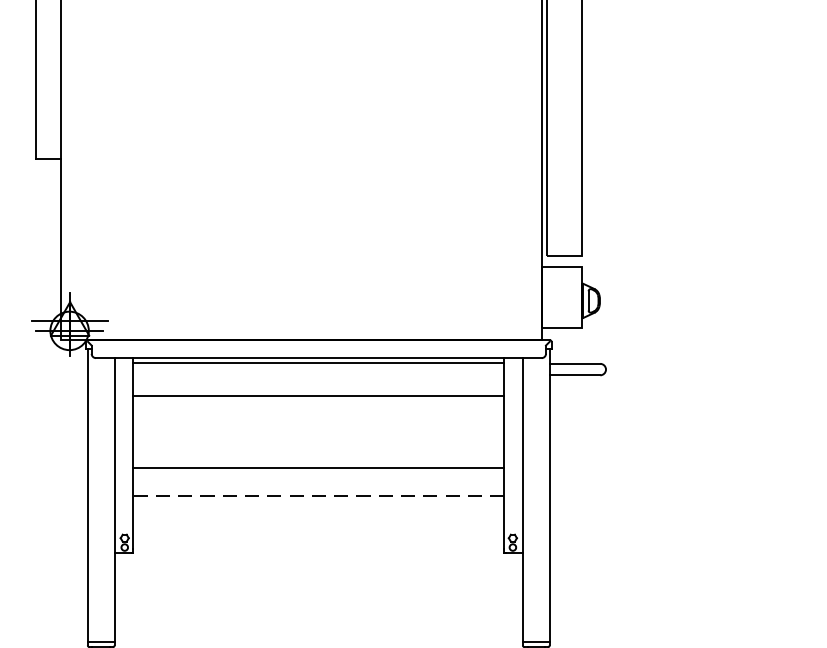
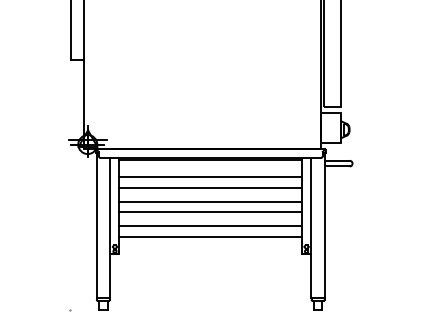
line: (318, 417) -> (210, 187), added
line: (318, 446) -> (210, 201), added
line: (318, 496) -> (210, 226), dashed -> solid
line: (318, 519) -> (210, 237), added

